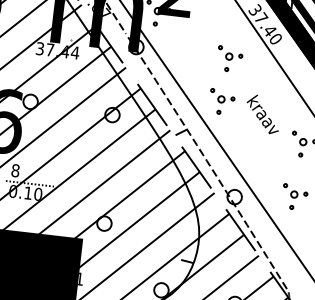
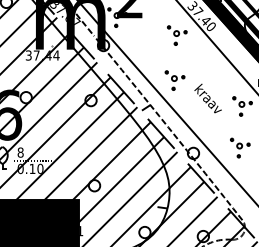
part: (228, 59) -> (176, 35), moved
text: (262, 114) -> (207, 98), moved

